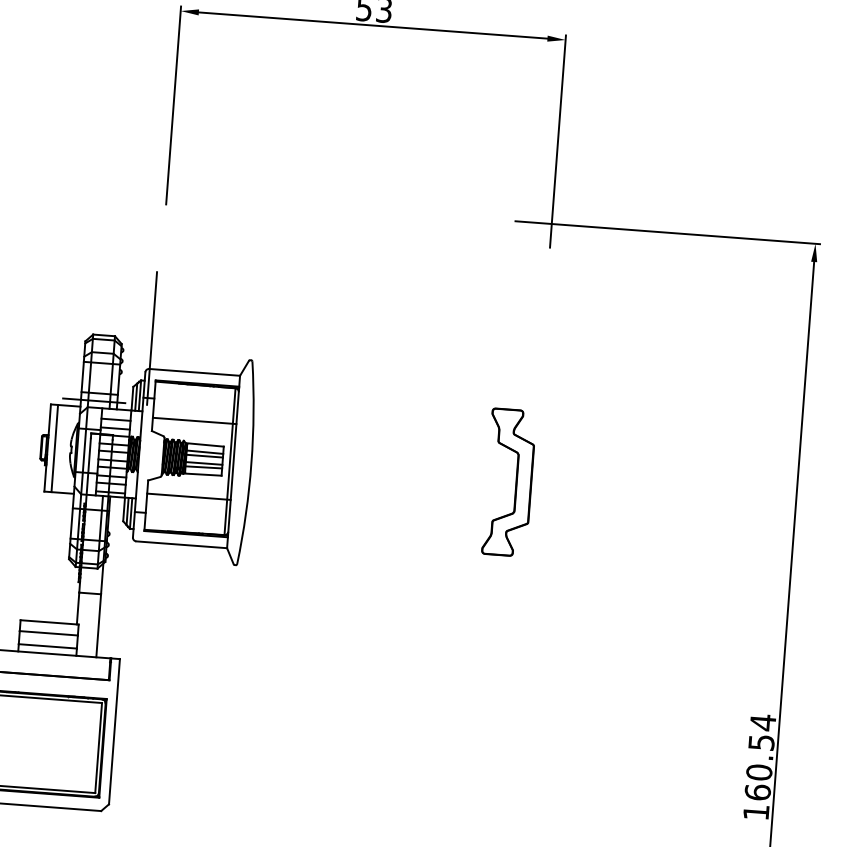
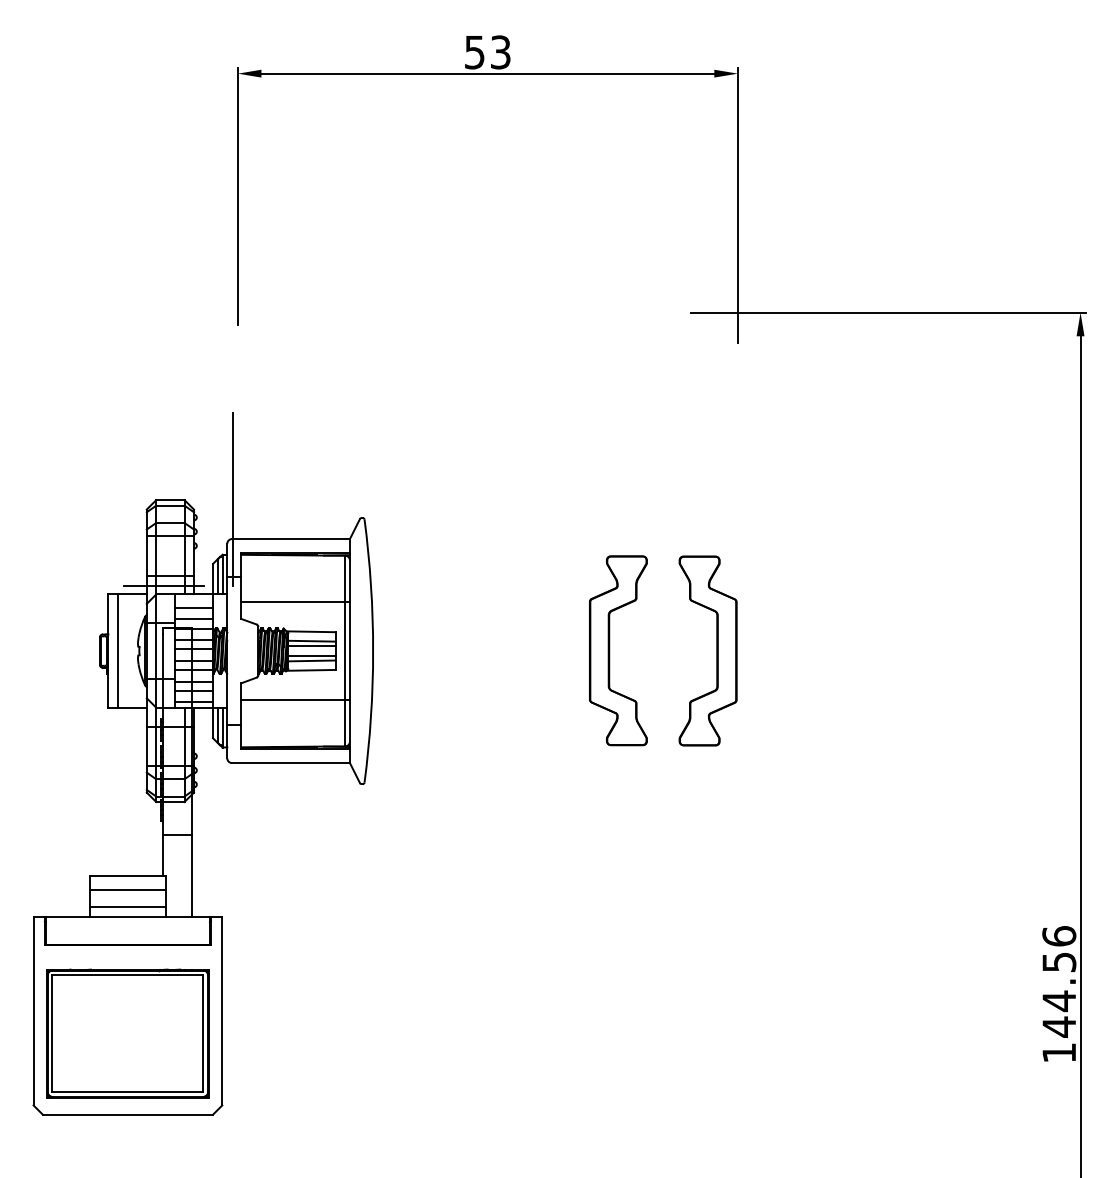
part: (434, 476) -> (610, 650), added
text: (760, 757) -> (1059, 981), 160.54 -> 144.56

